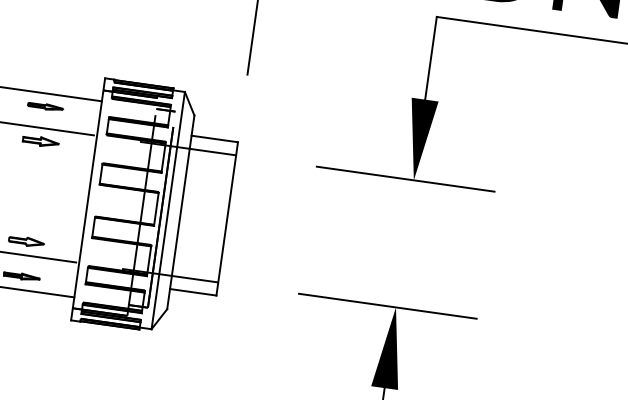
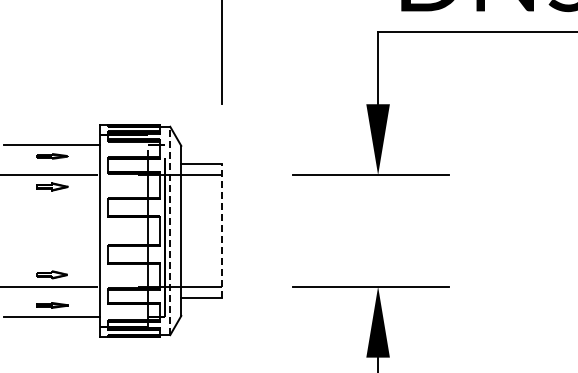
line: (168, 210) -> (170, 230), solid -> dashed
line: (227, 218) -> (222, 230), solid -> dashed

